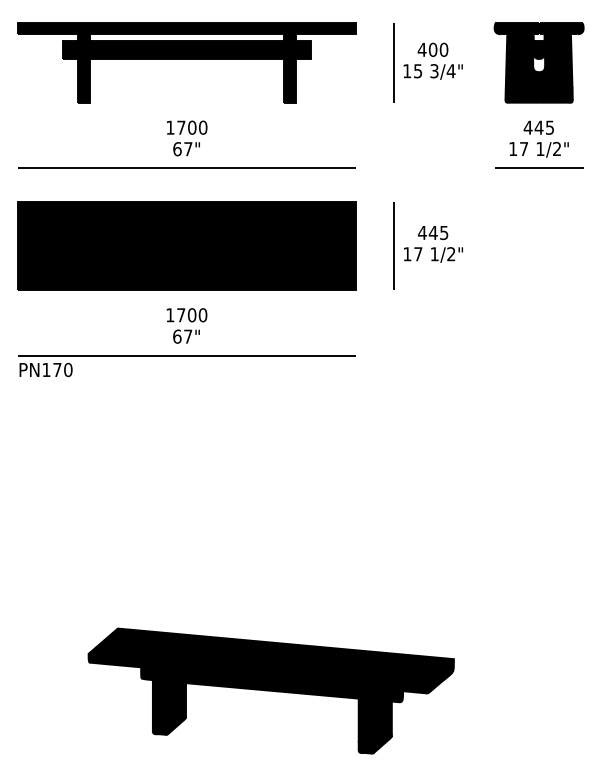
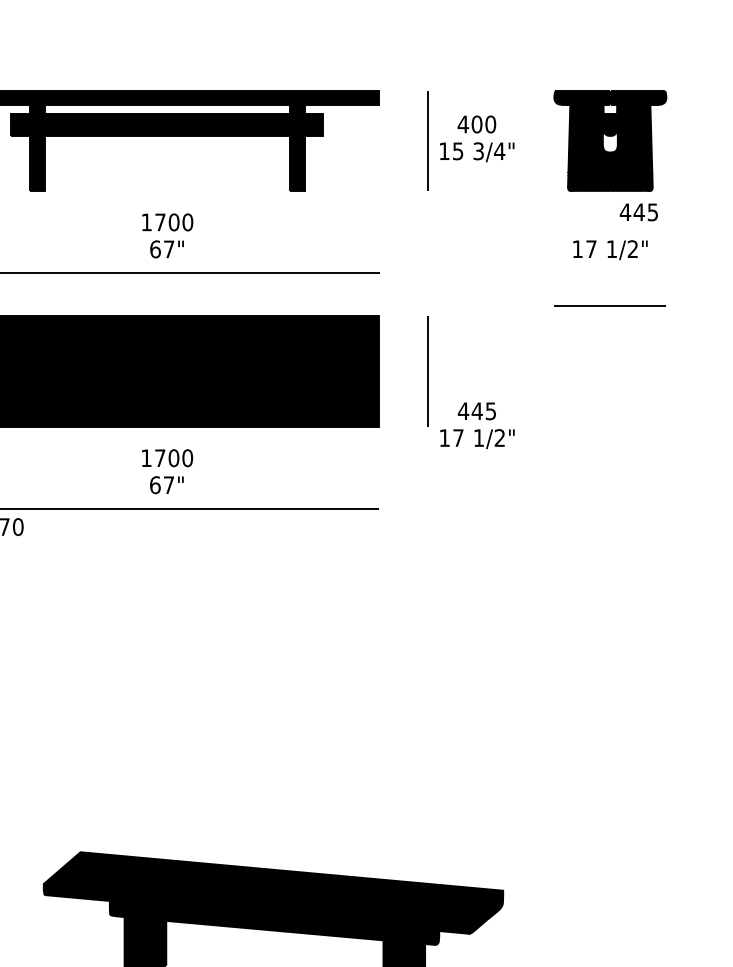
text: (538, 127) -> (638, 212), moved
line: (539, 167) -> (610, 305), moved
text: (433, 244) -> (477, 425), moved

